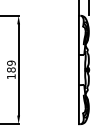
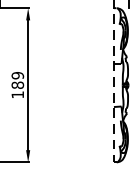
line: (78, 69) -> (113, 84), solid -> dashed

